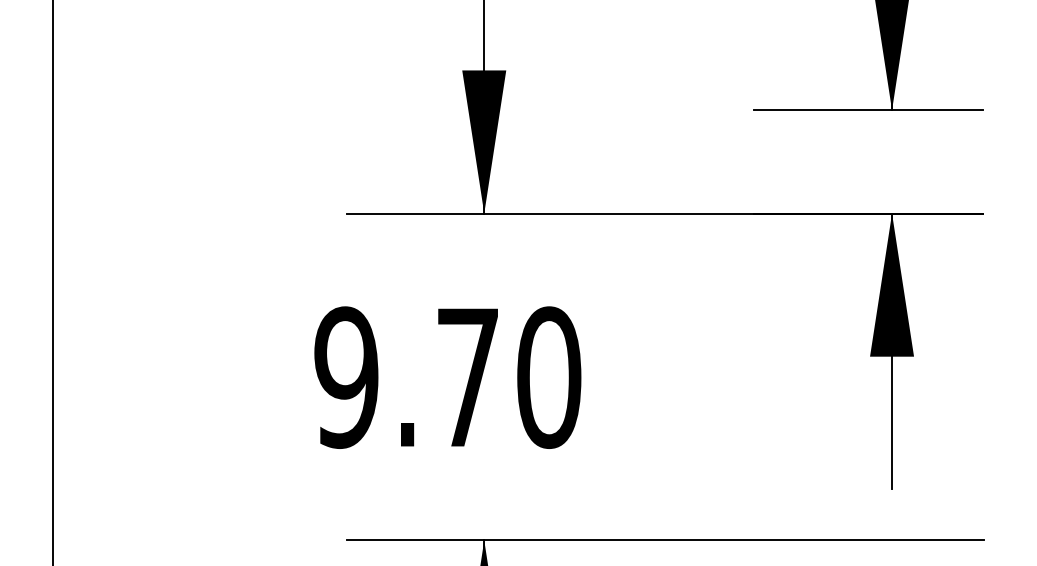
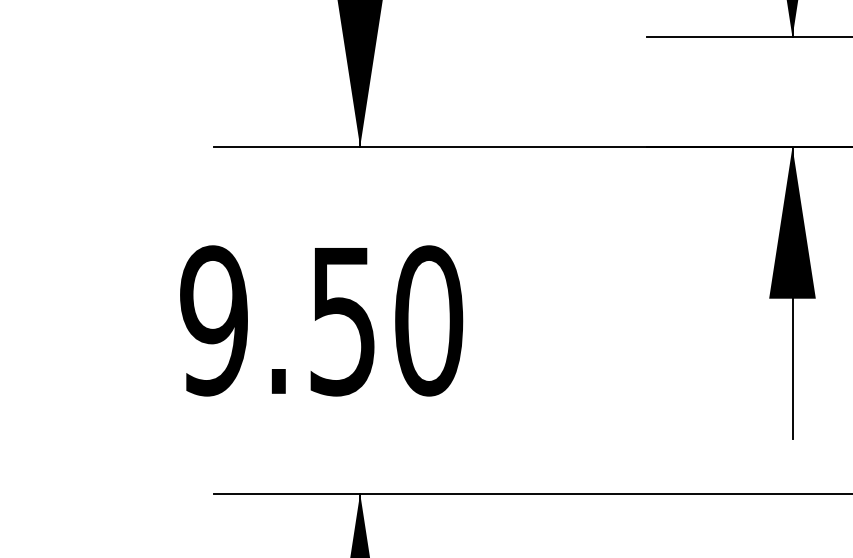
text: (467, 378) -> (342, 321), 9.70 -> 9.50

